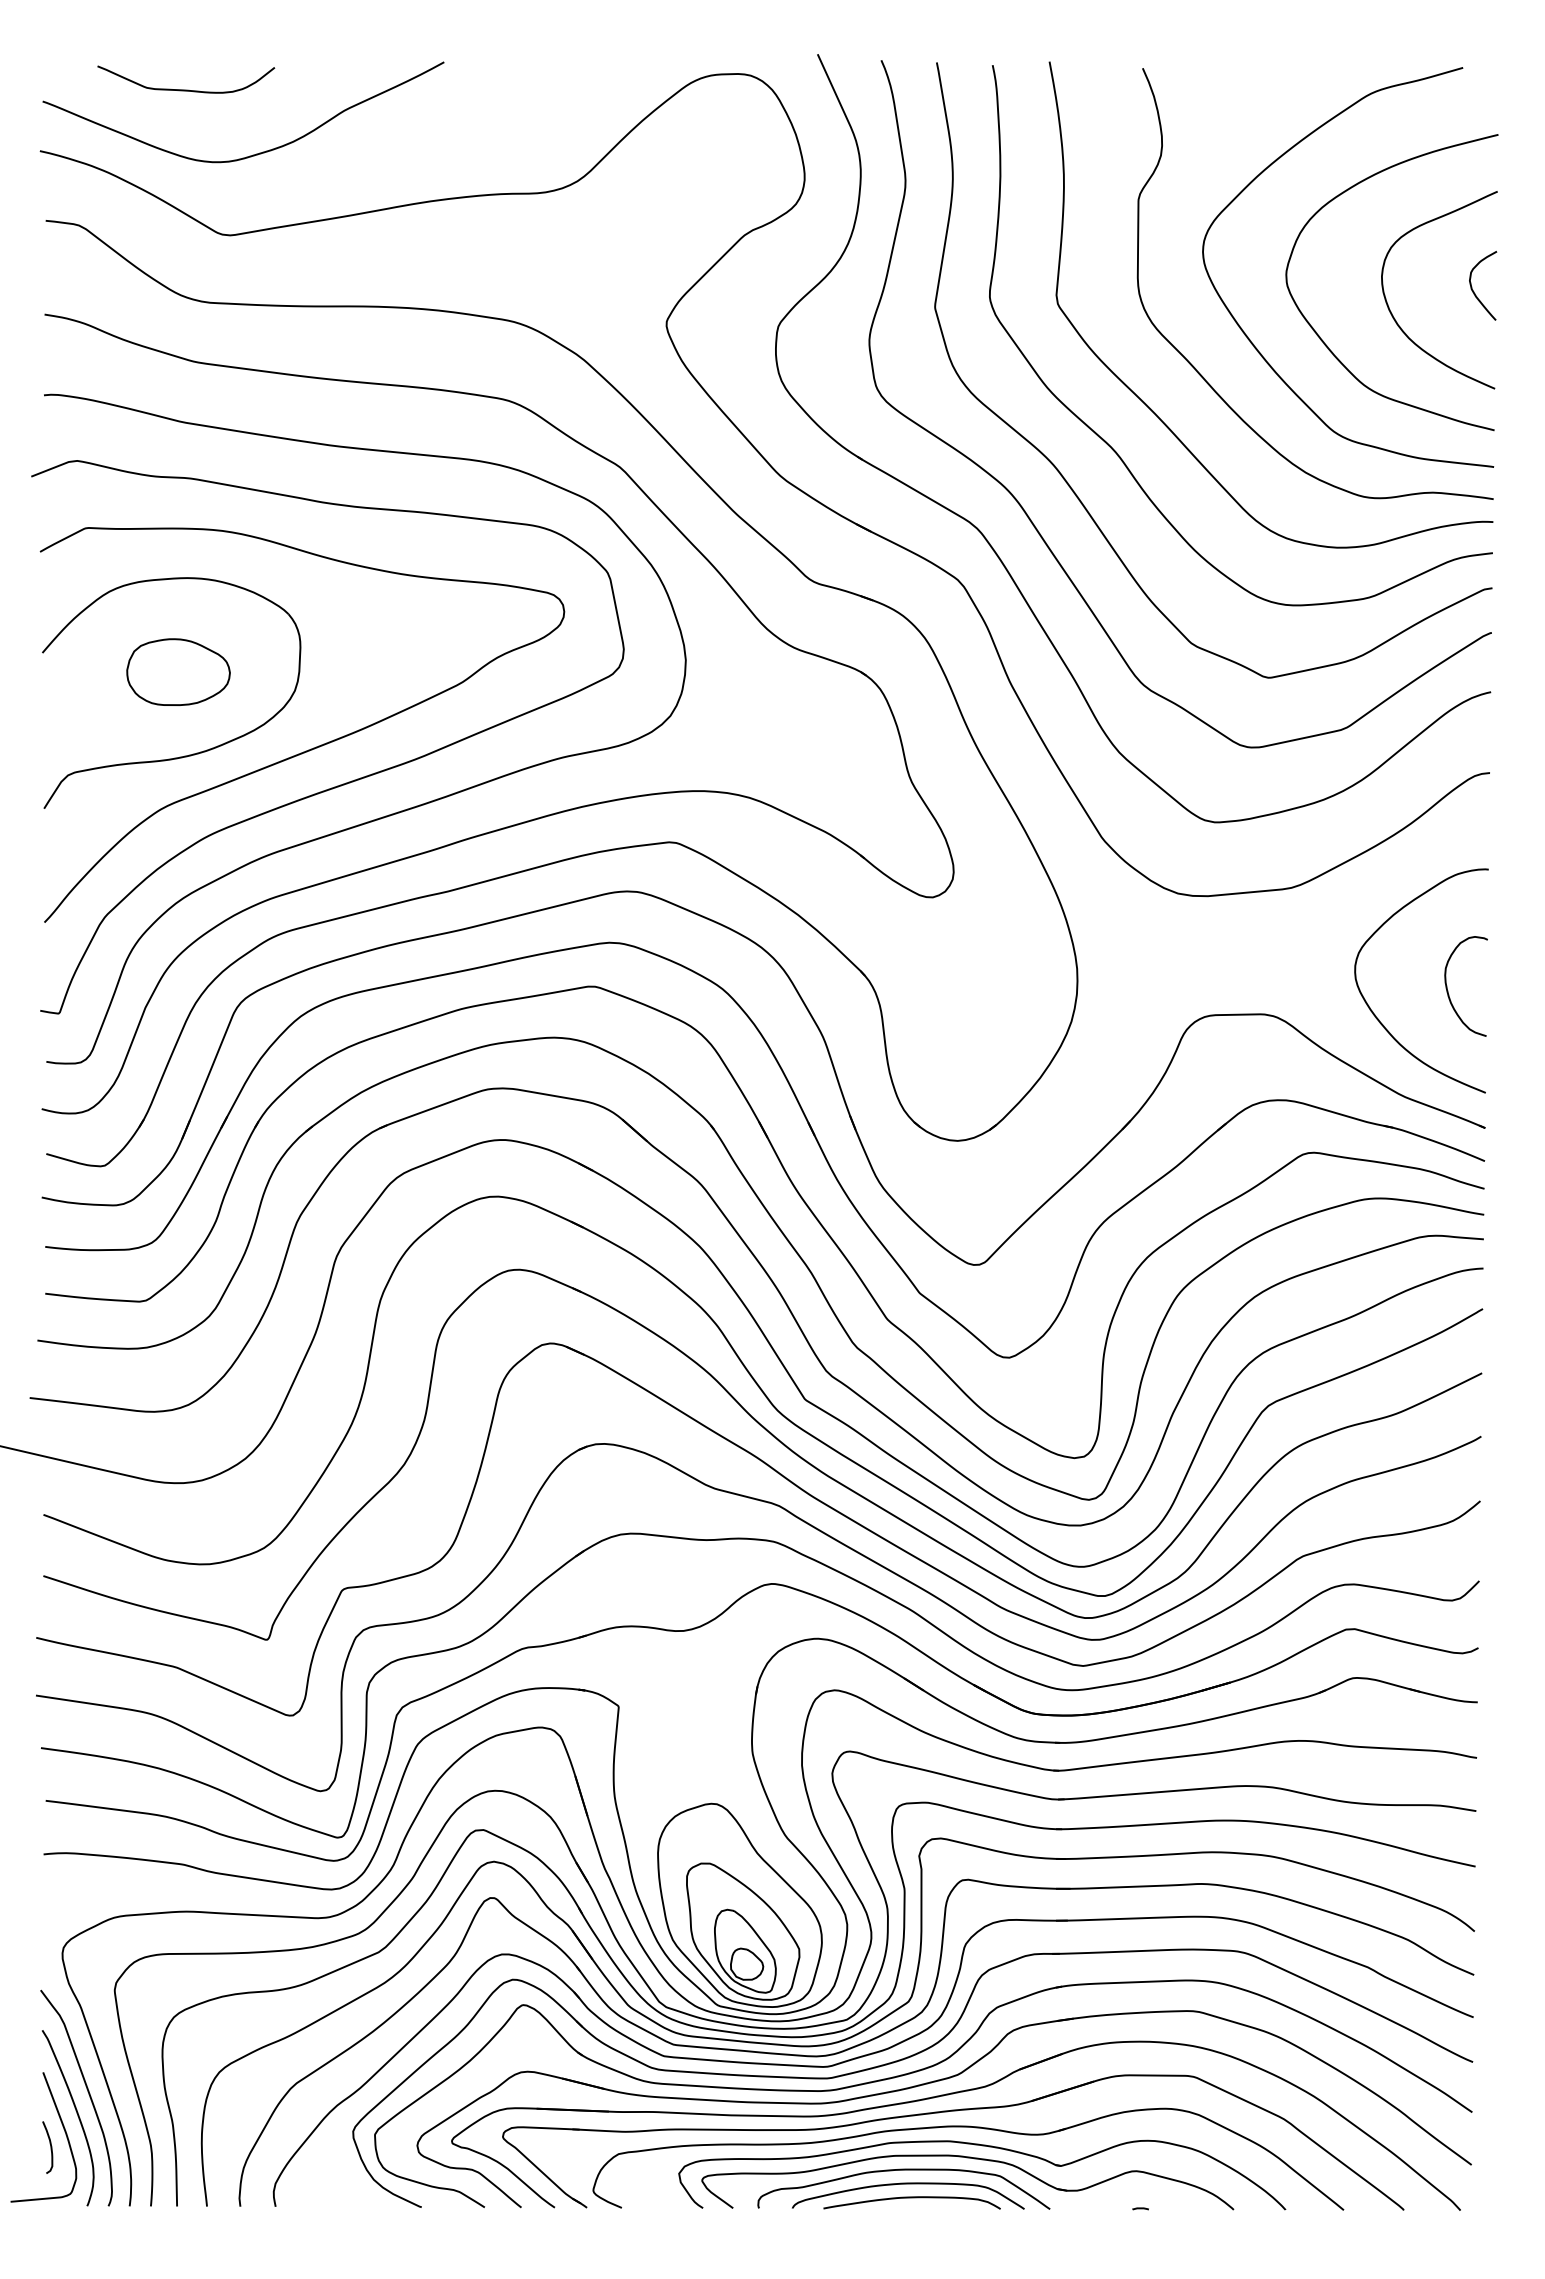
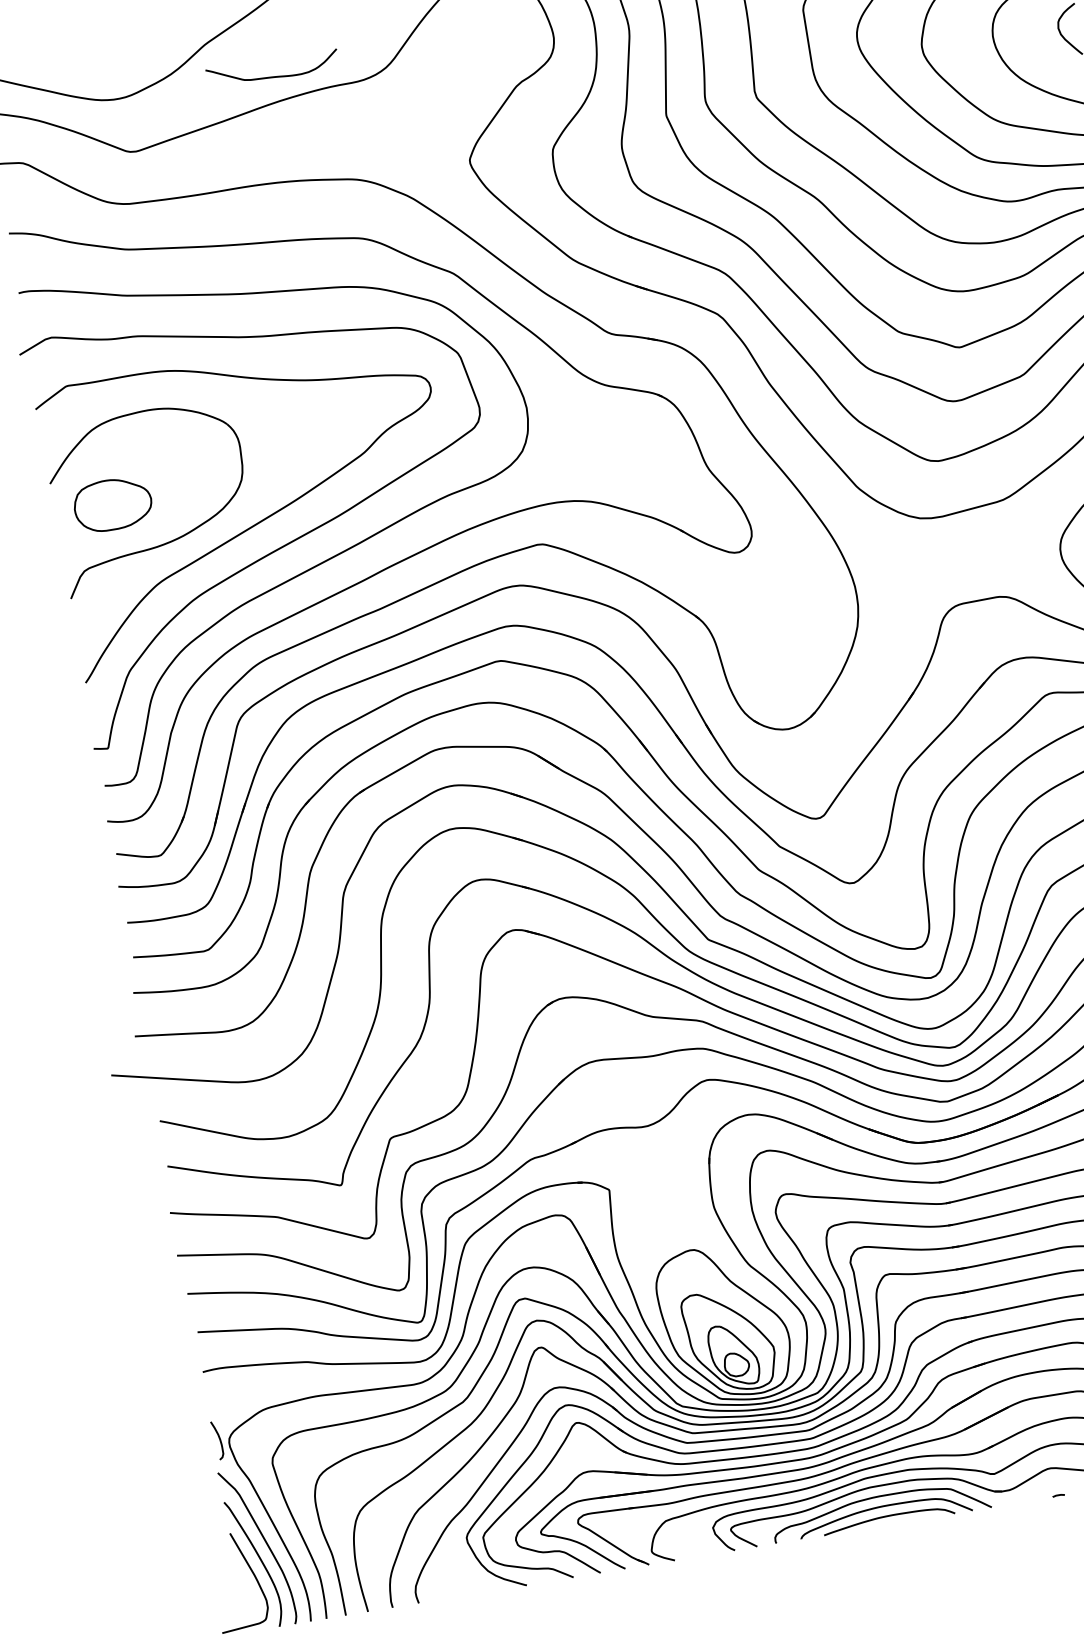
curve: (186, 89) -> (274, 76), moved
part: (178, 671) -> (112, 504), moved
curve: (50, 2147) -> (219, 1440), moved

